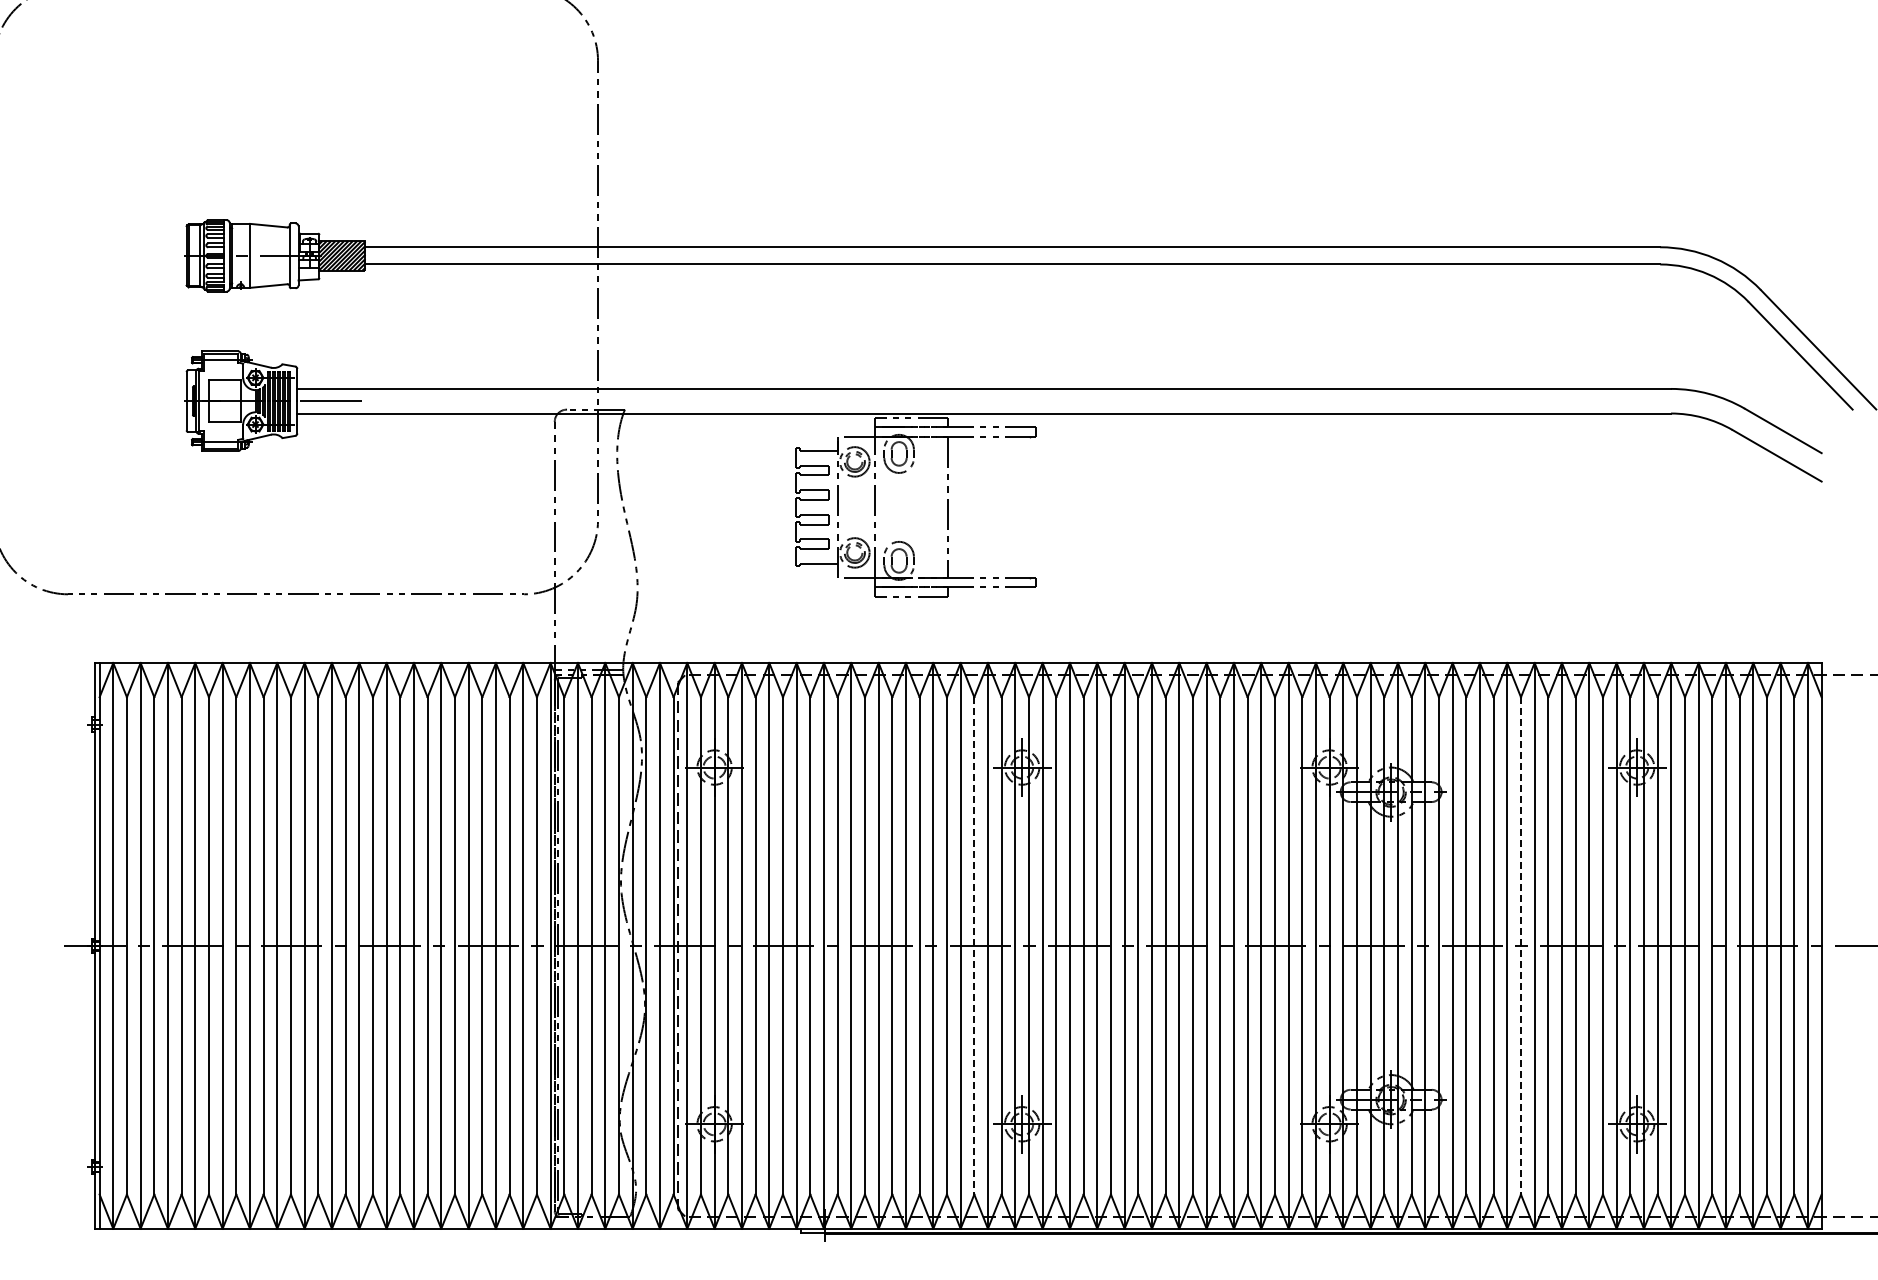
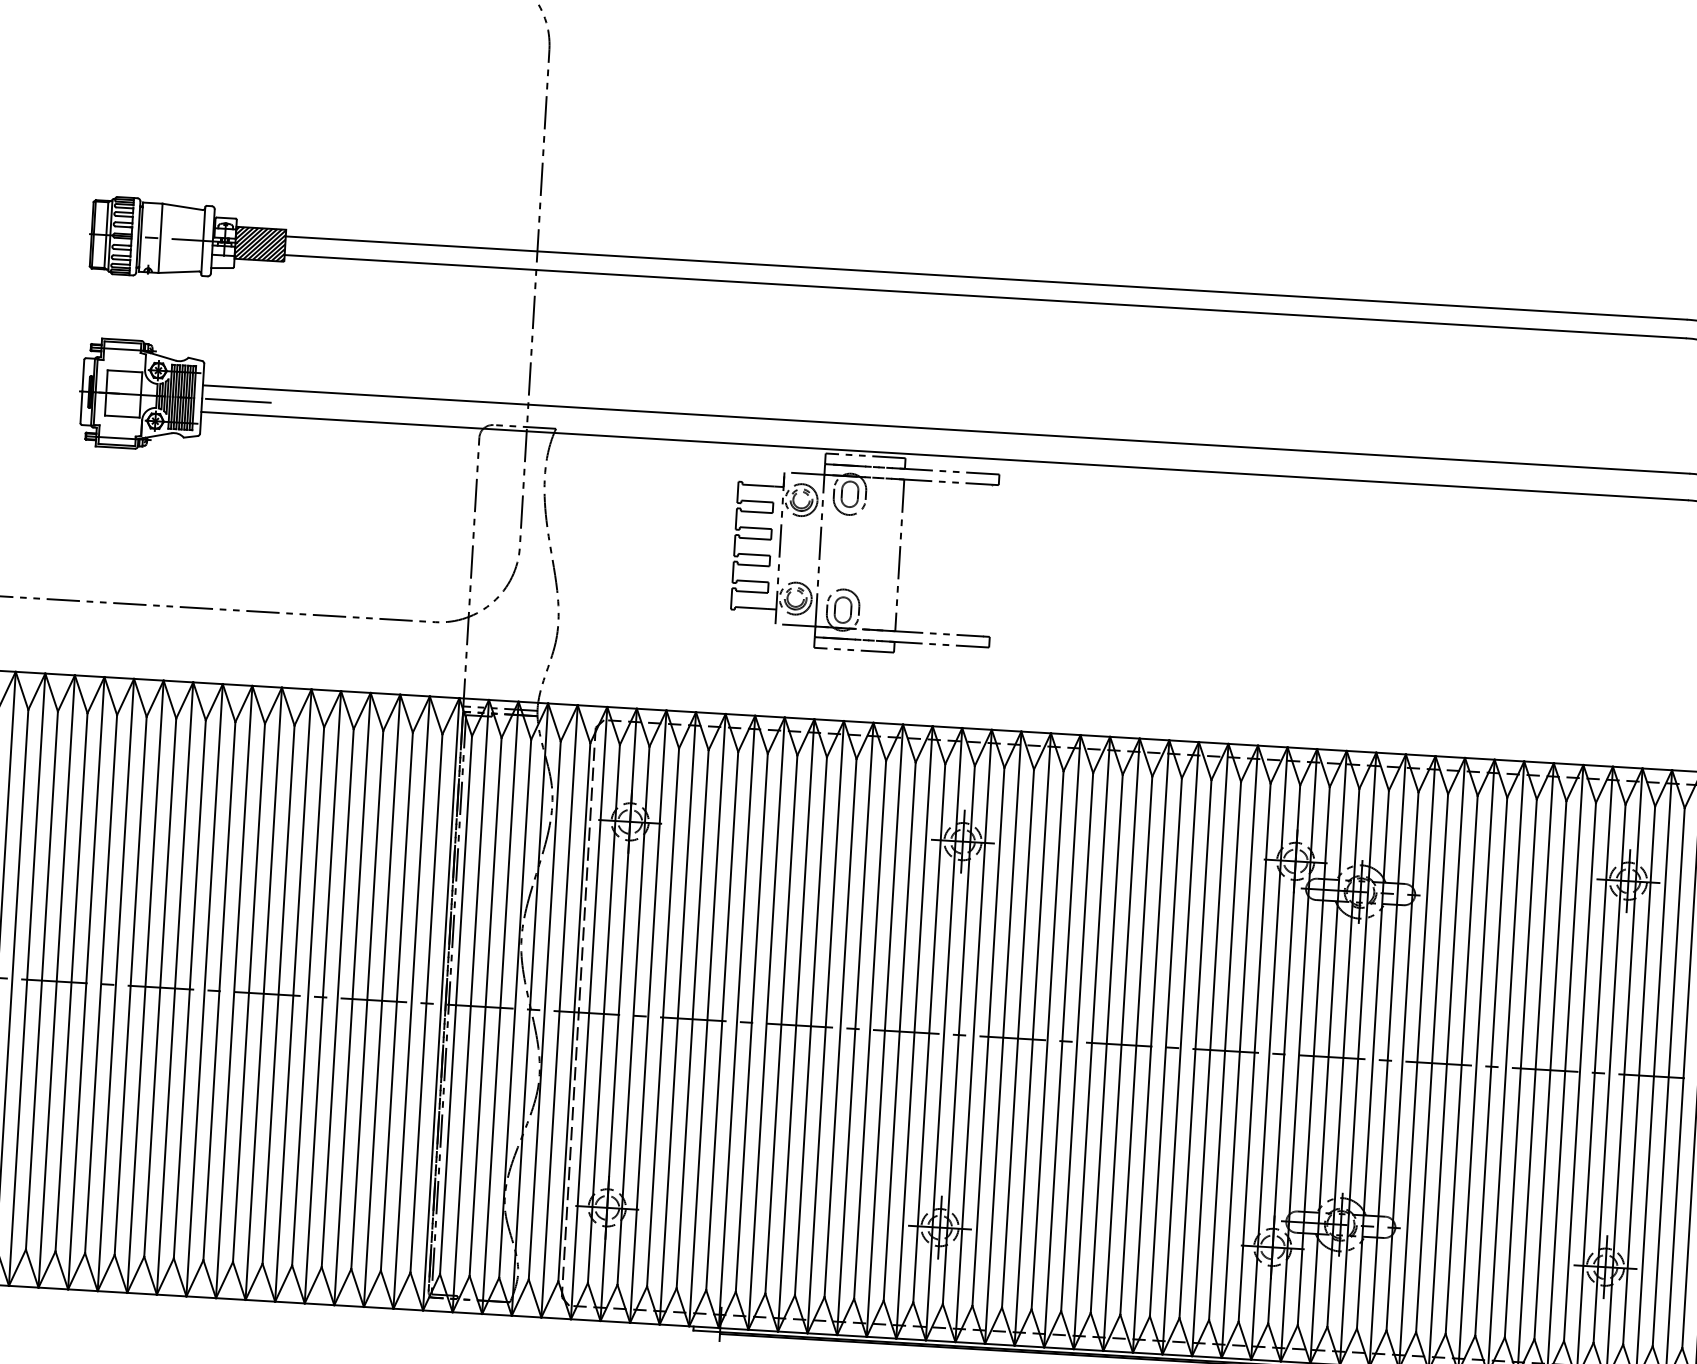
line: (974, 945) -> (899, 1031), dashed -> solid
line: (1520, 945) -> (1490, 1066), dashed -> solid

